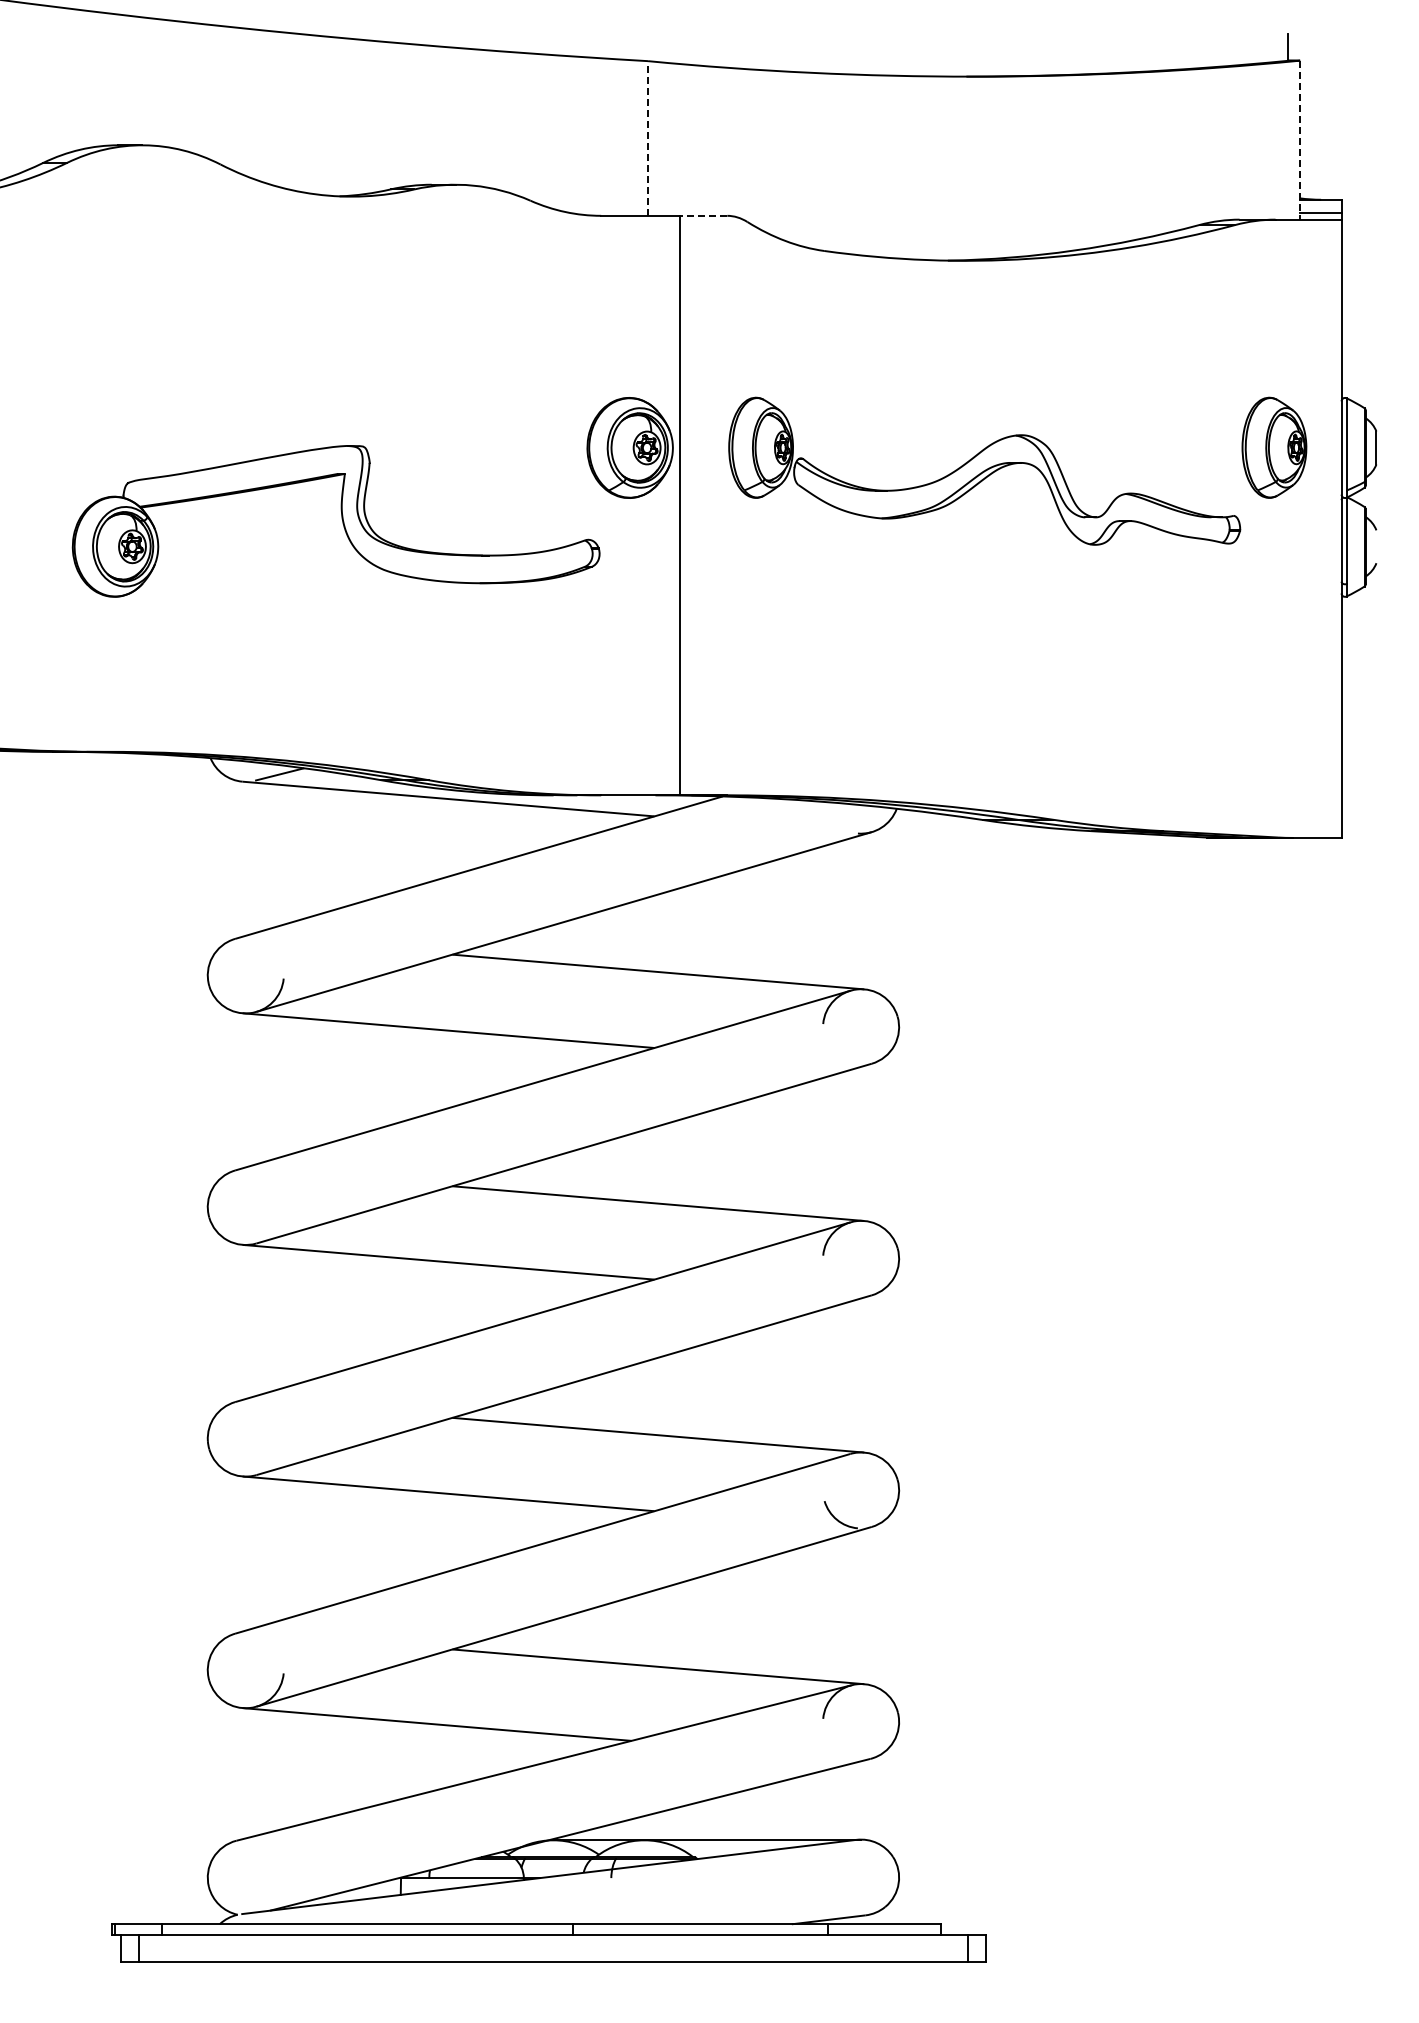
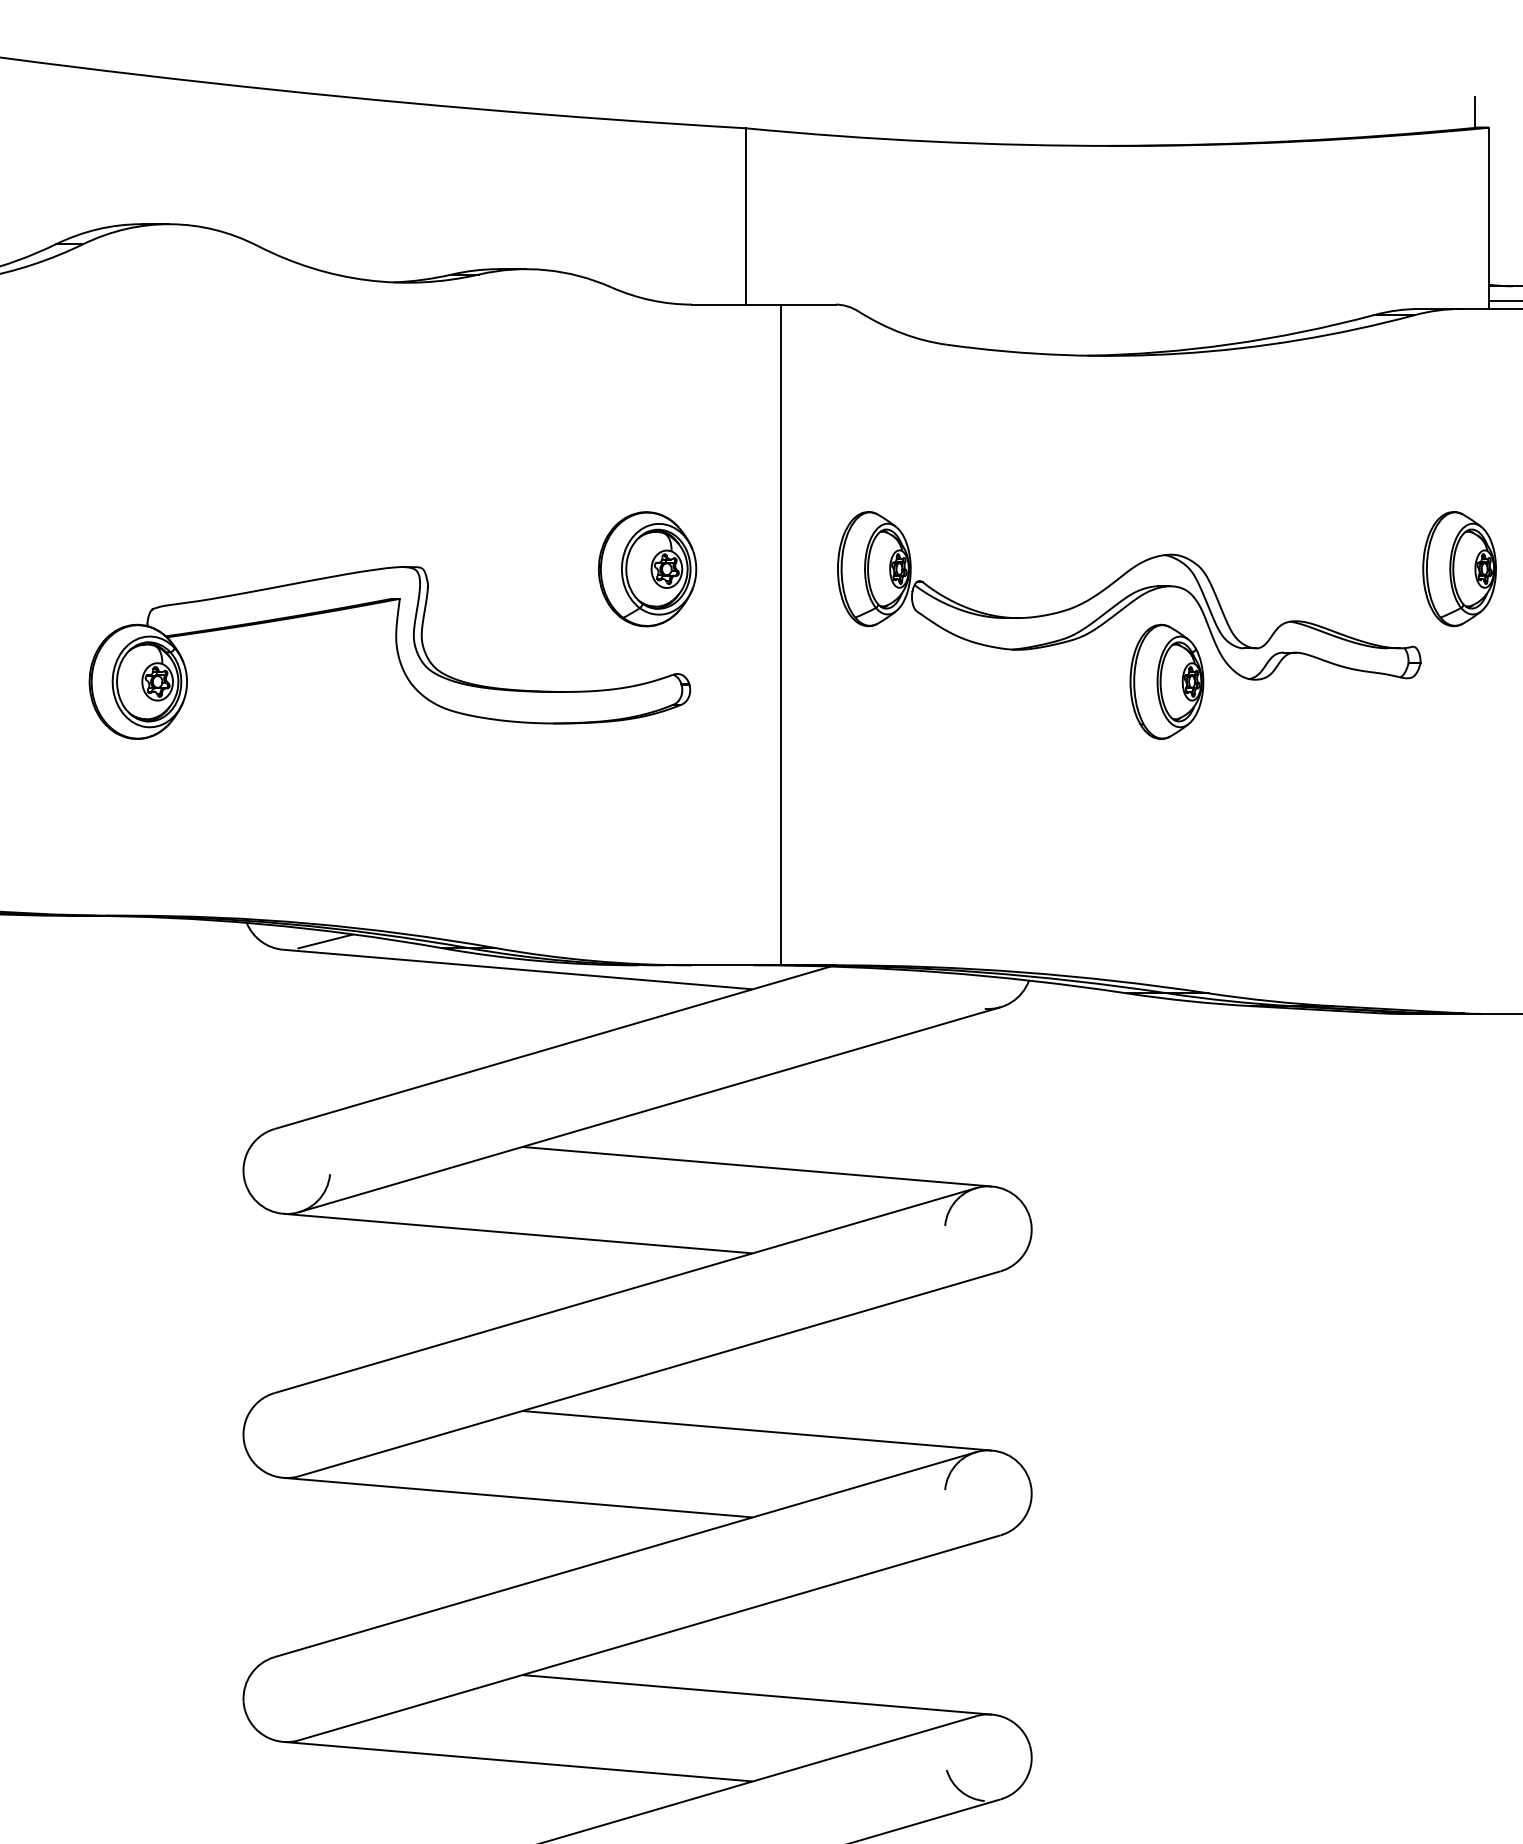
line: (648, 138) -> (745, 216), dashed -> solid
line: (1300, 140) -> (1489, 218), dashed -> solid
line: (703, 215) -> (808, 304), dashed -> solid
part: (629, 447) -> (646, 568), moved
part: (1017, 546) -> (1166, 681), added

